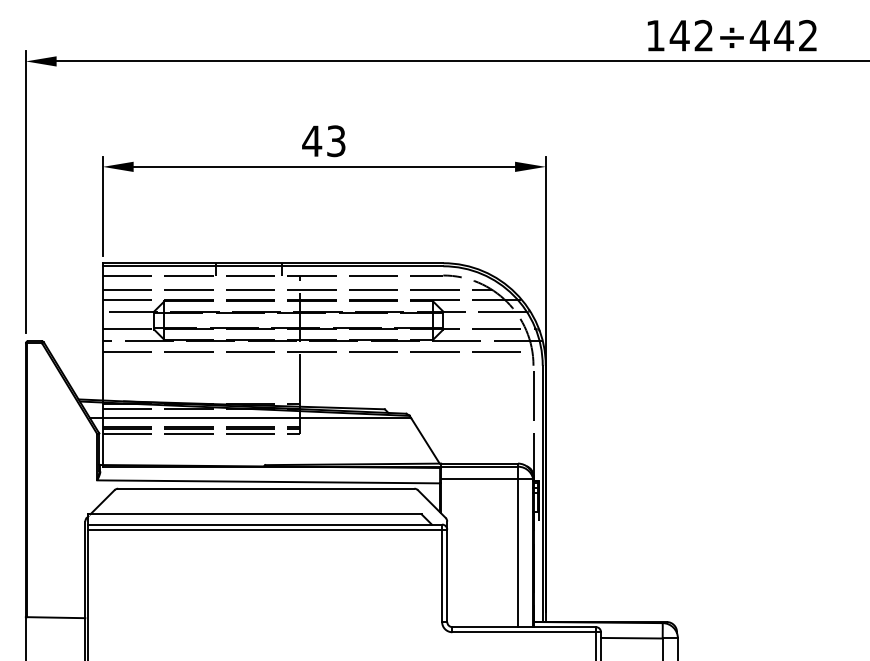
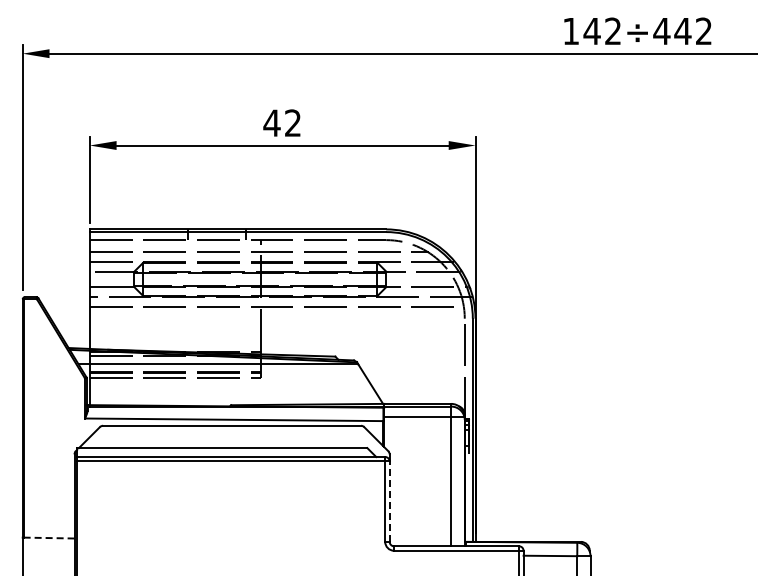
text: (335, 140) -> (292, 122), 43 -> 42
line: (447, 575) -> (389, 501), solid -> dashed
line: (56, 618) -> (49, 538), solid -> dashed

